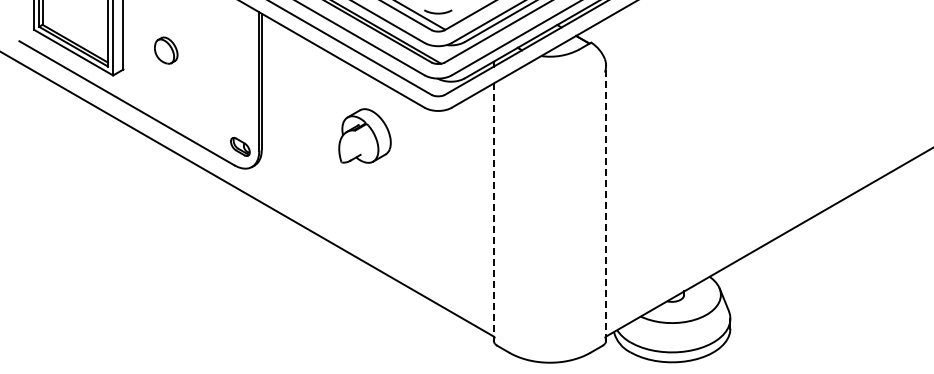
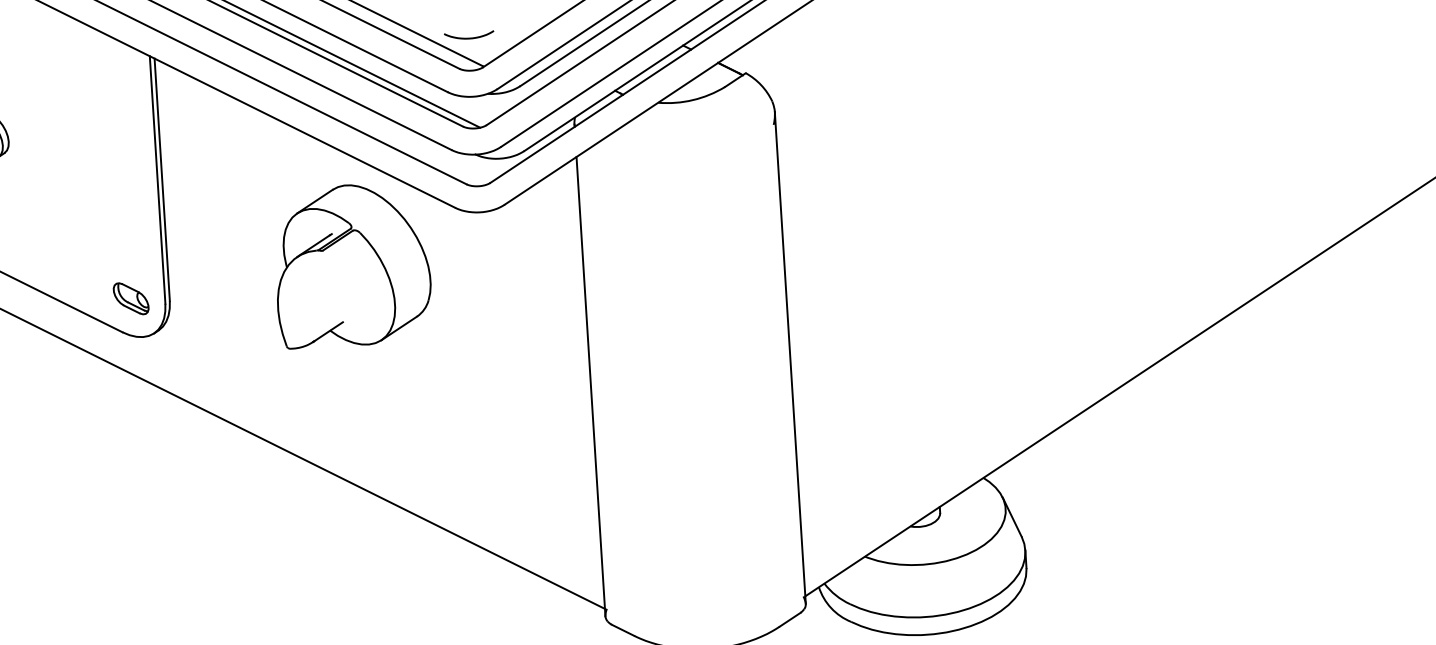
part: (364, 135) -> (351, 264), size x1.67
line: (606, 203) -> (791, 358), dashed -> solid
line: (493, 212) -> (590, 387), dashed -> solid

